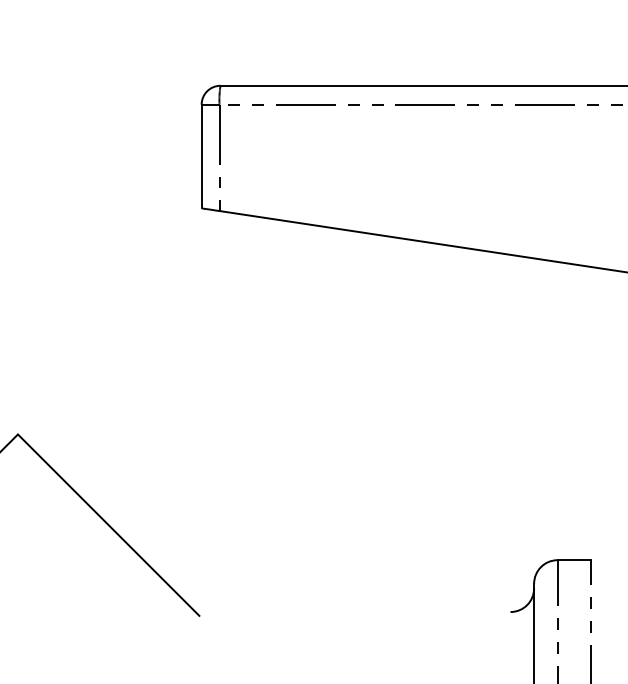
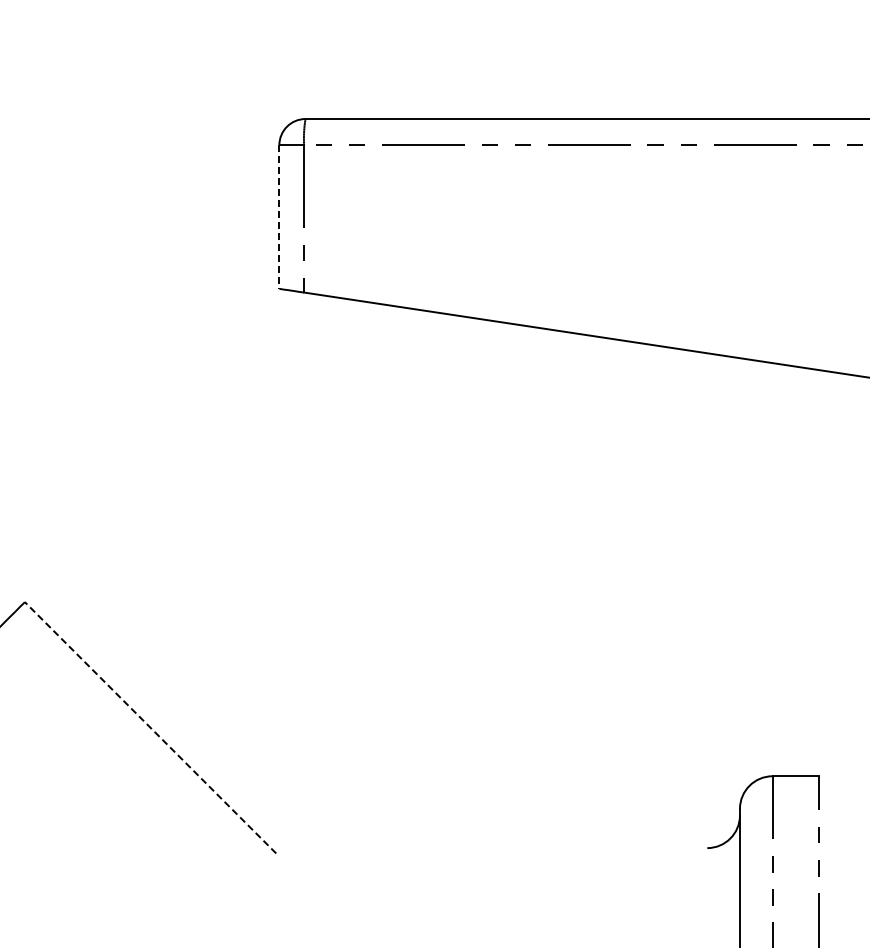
line: (201, 156) -> (279, 217), solid -> dashed
line: (108, 524) -> (150, 727), solid -> dashed

